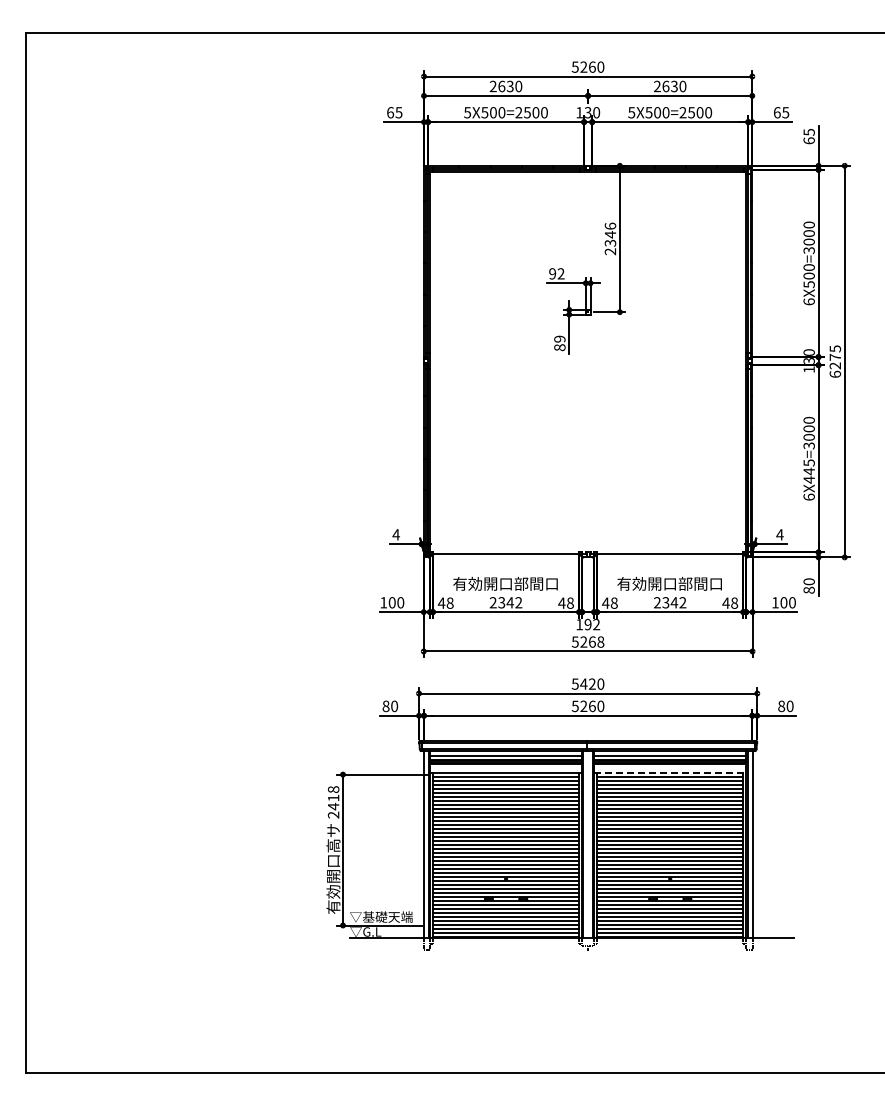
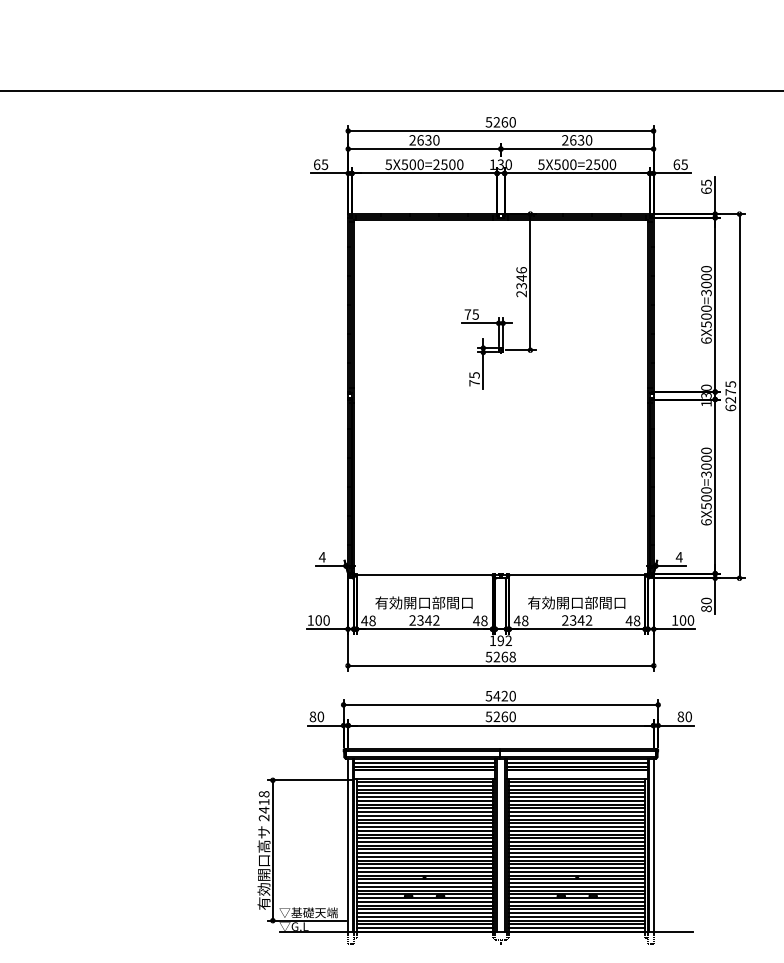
text: (556, 273) -> (471, 314), 92 -> 75
text: (559, 343) -> (474, 379), 89 -> 75
text: (808, 471) -> (705, 498), 6X445=3000 -> 6X500=3000
line: (670, 772) -> (577, 778), dashed -> solid

